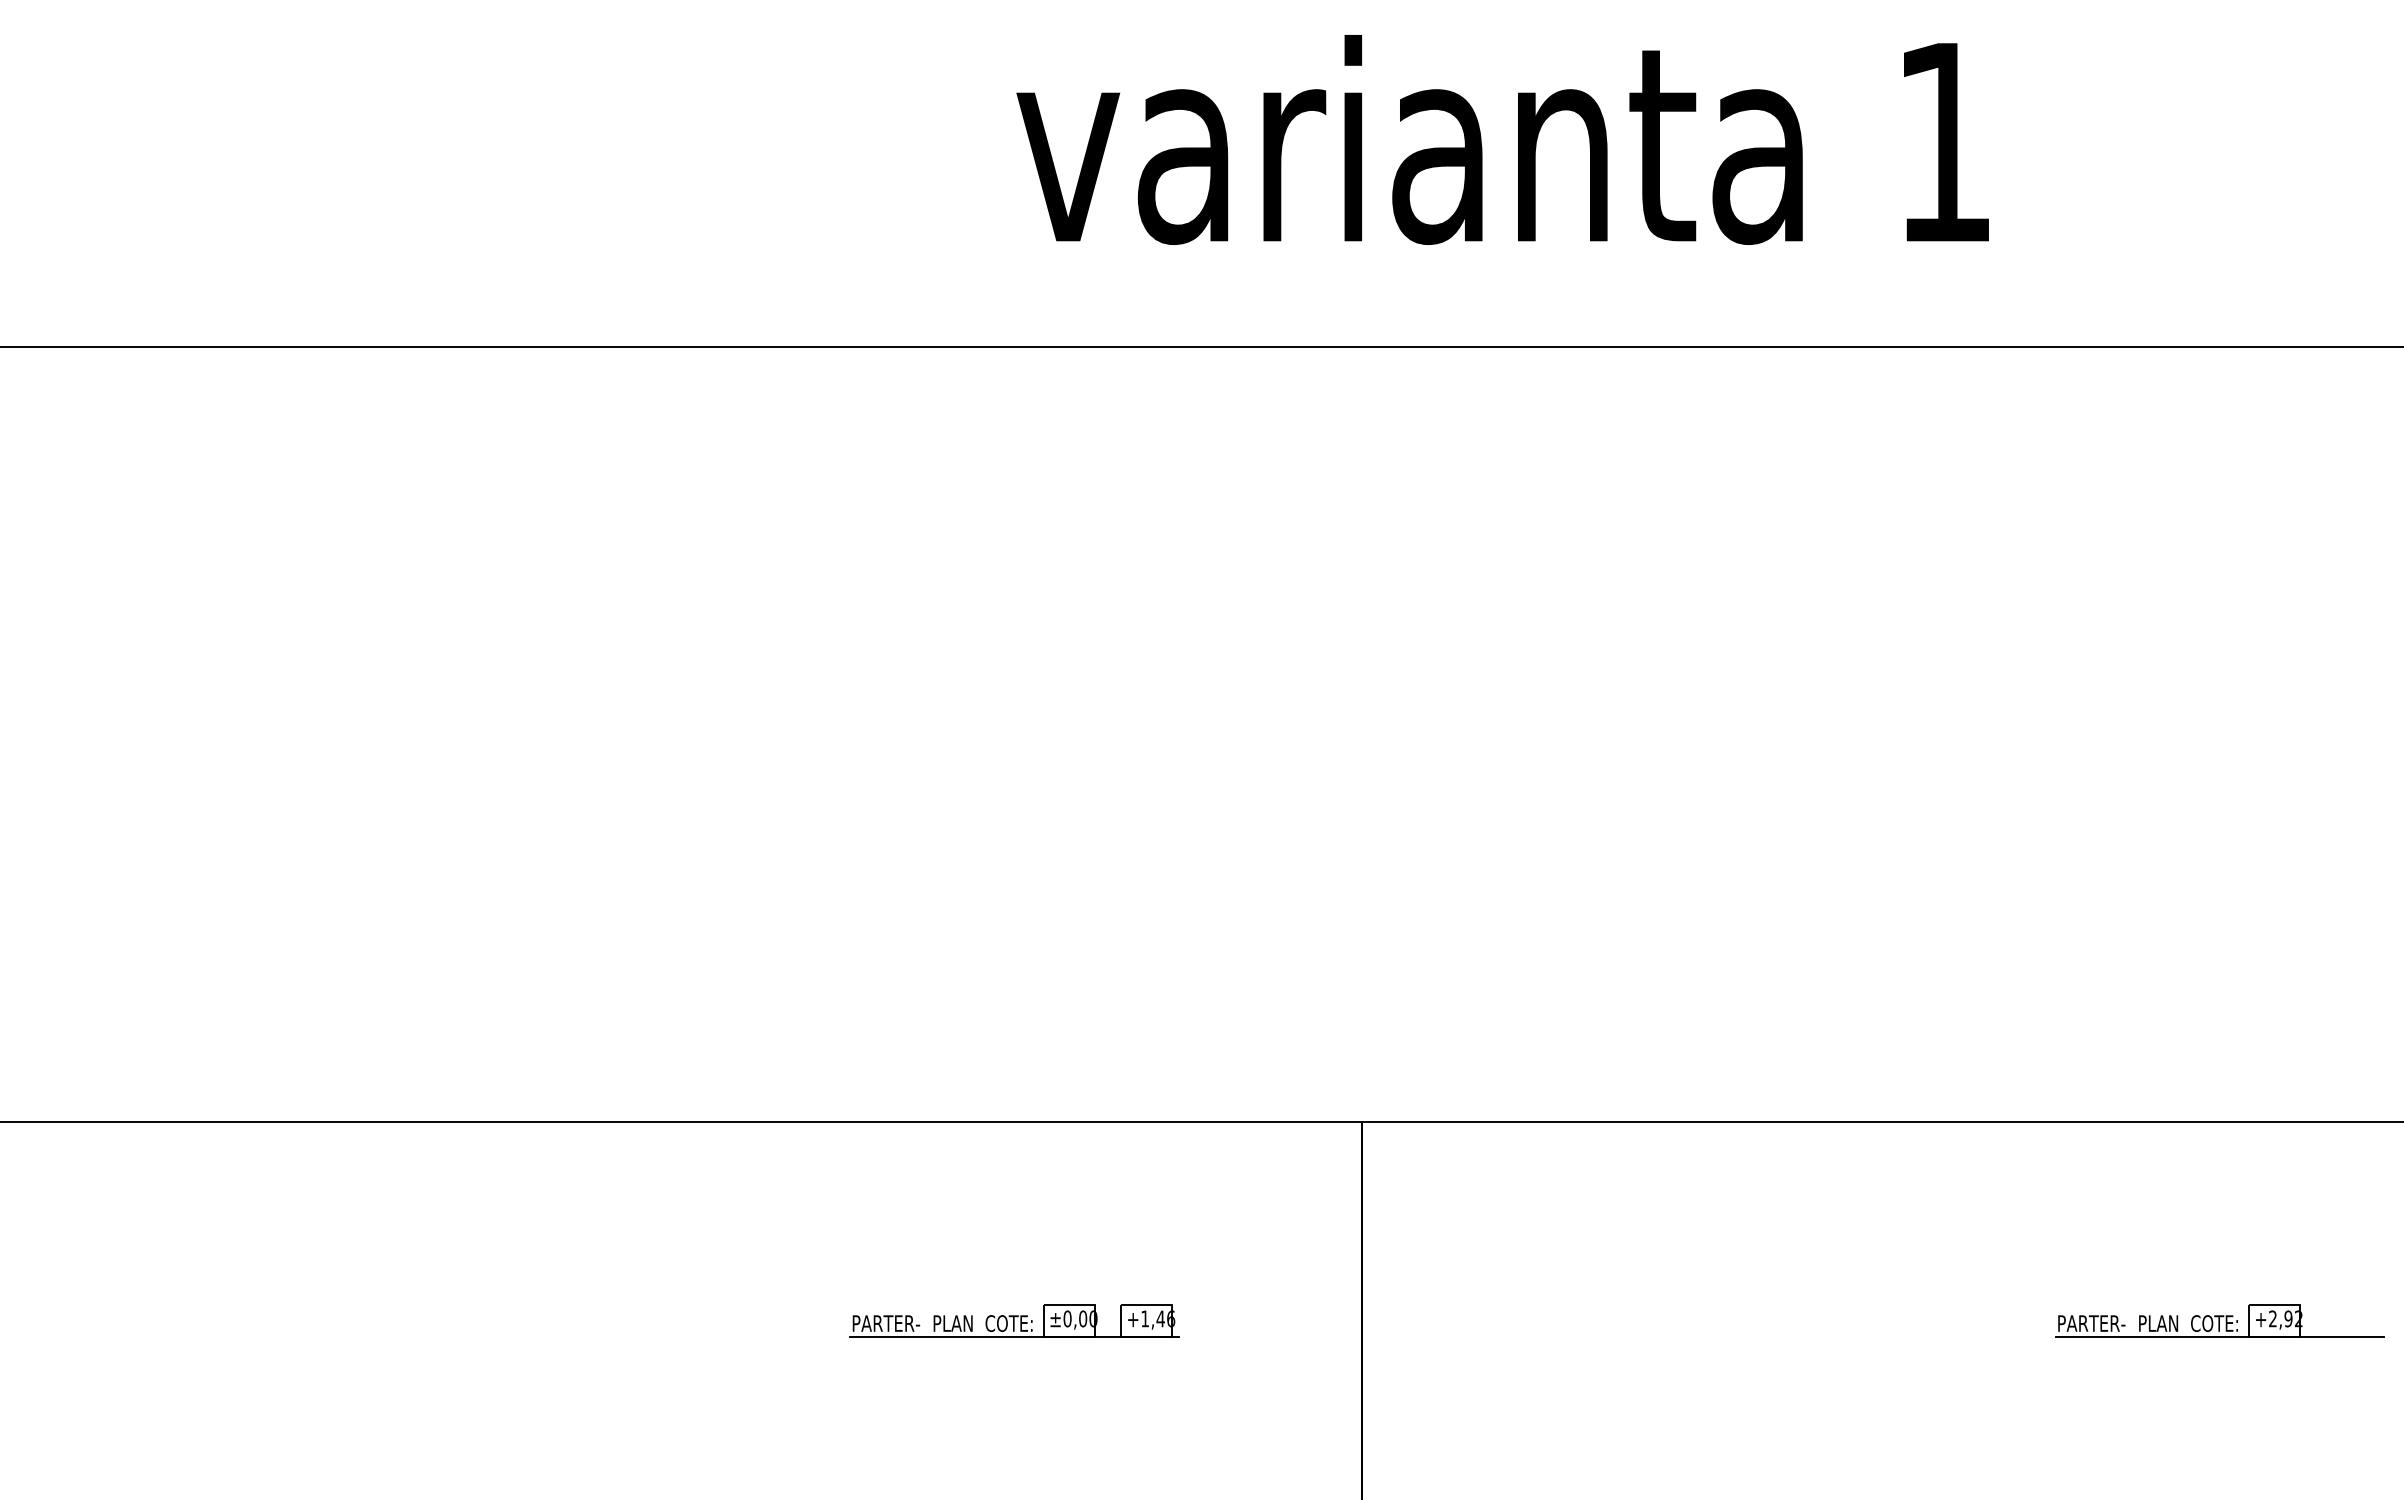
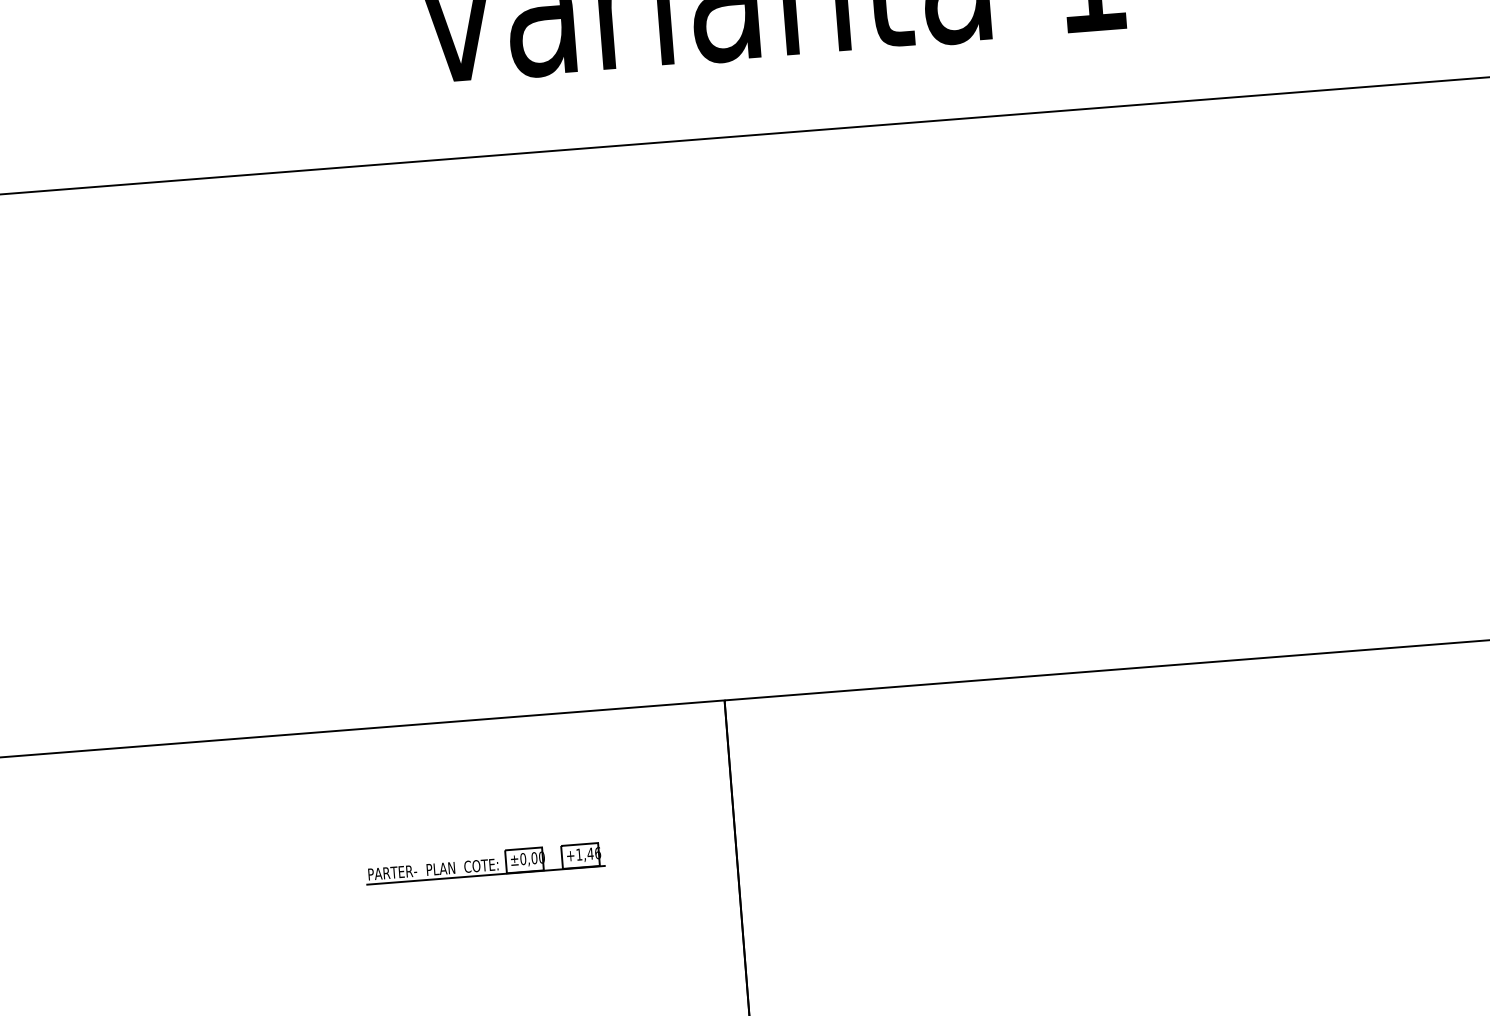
part: (2219, 1320) -> (1354, 794), removed

